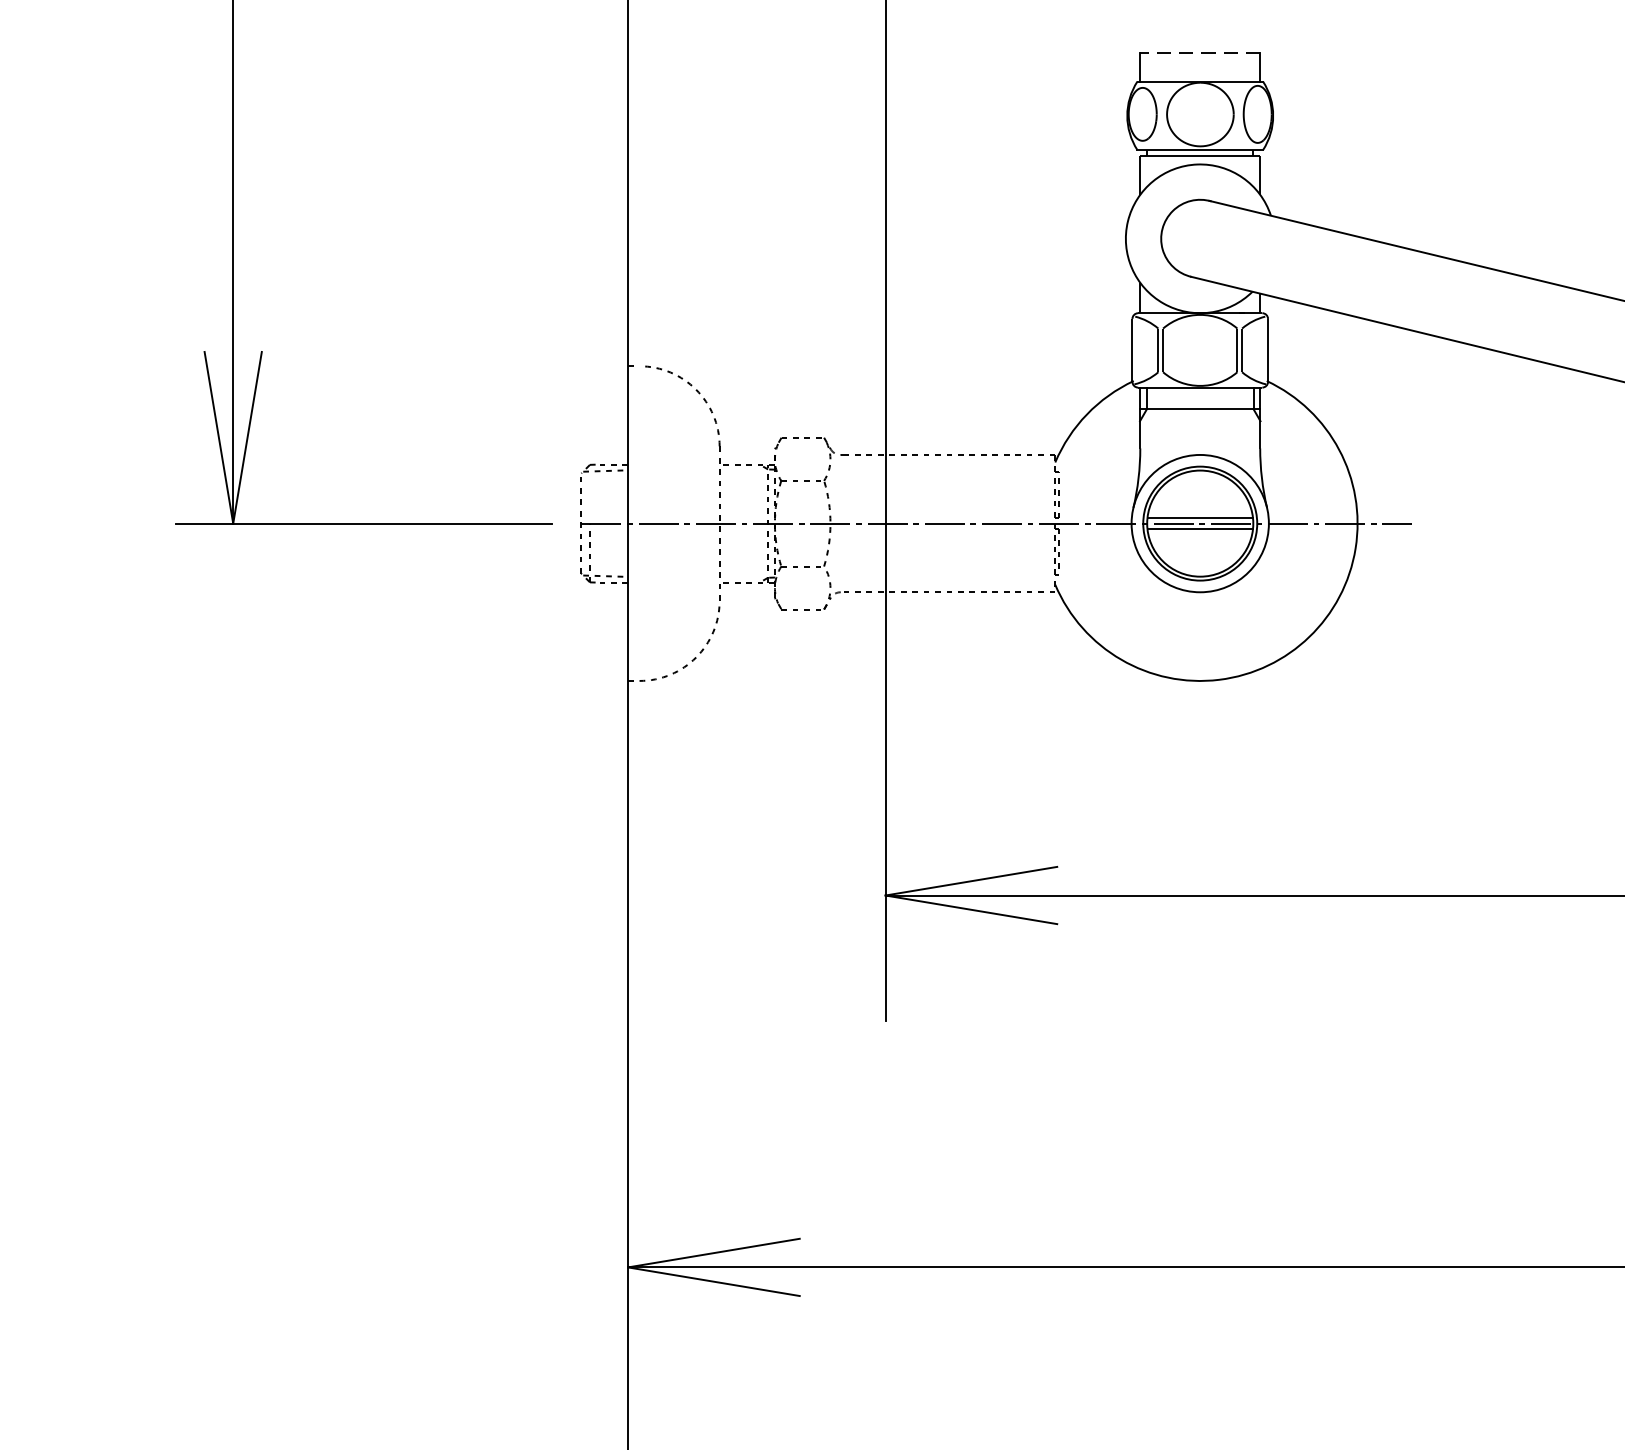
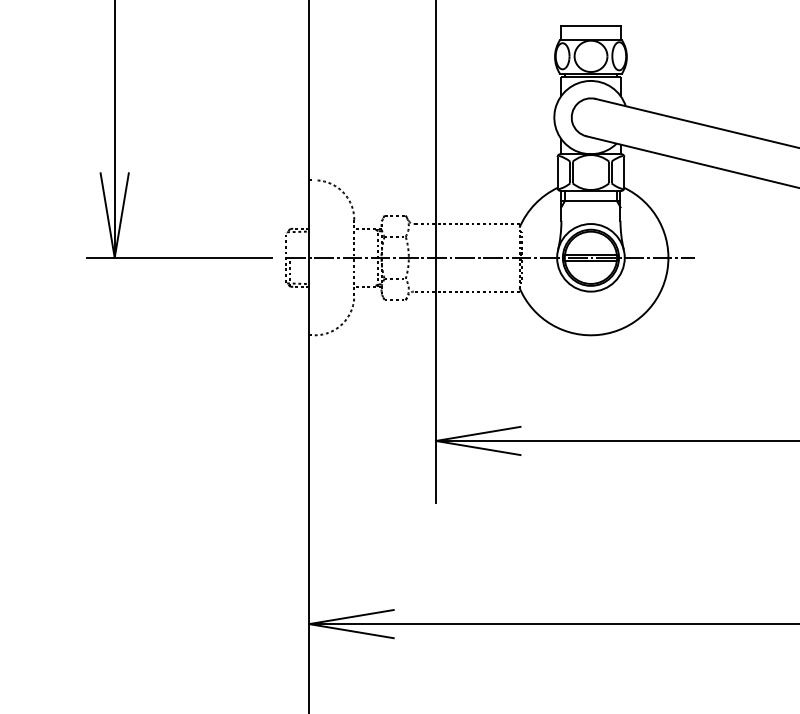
line: (1199, 53) -> (590, 26), dashed -> solid

